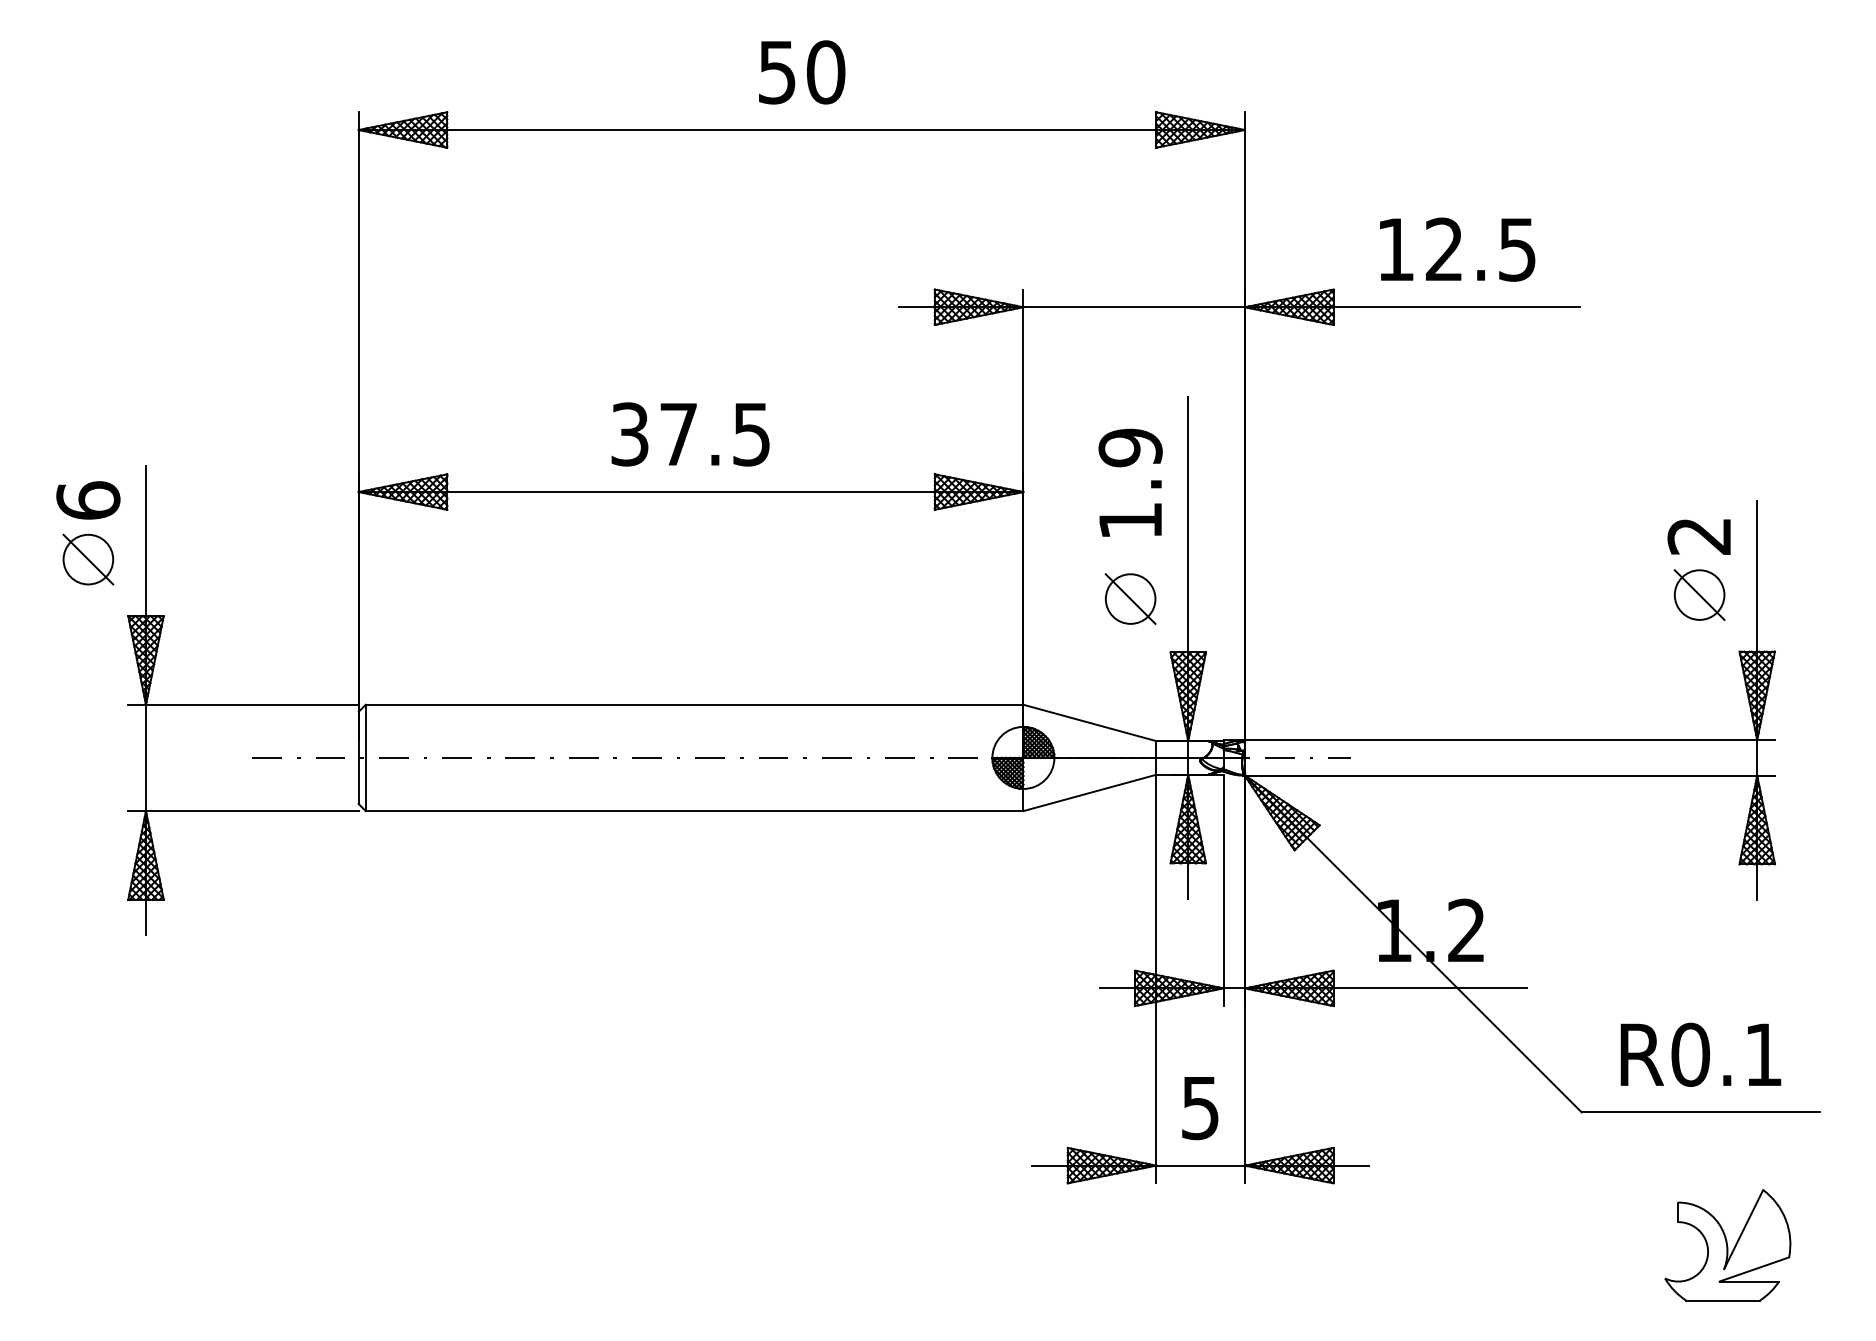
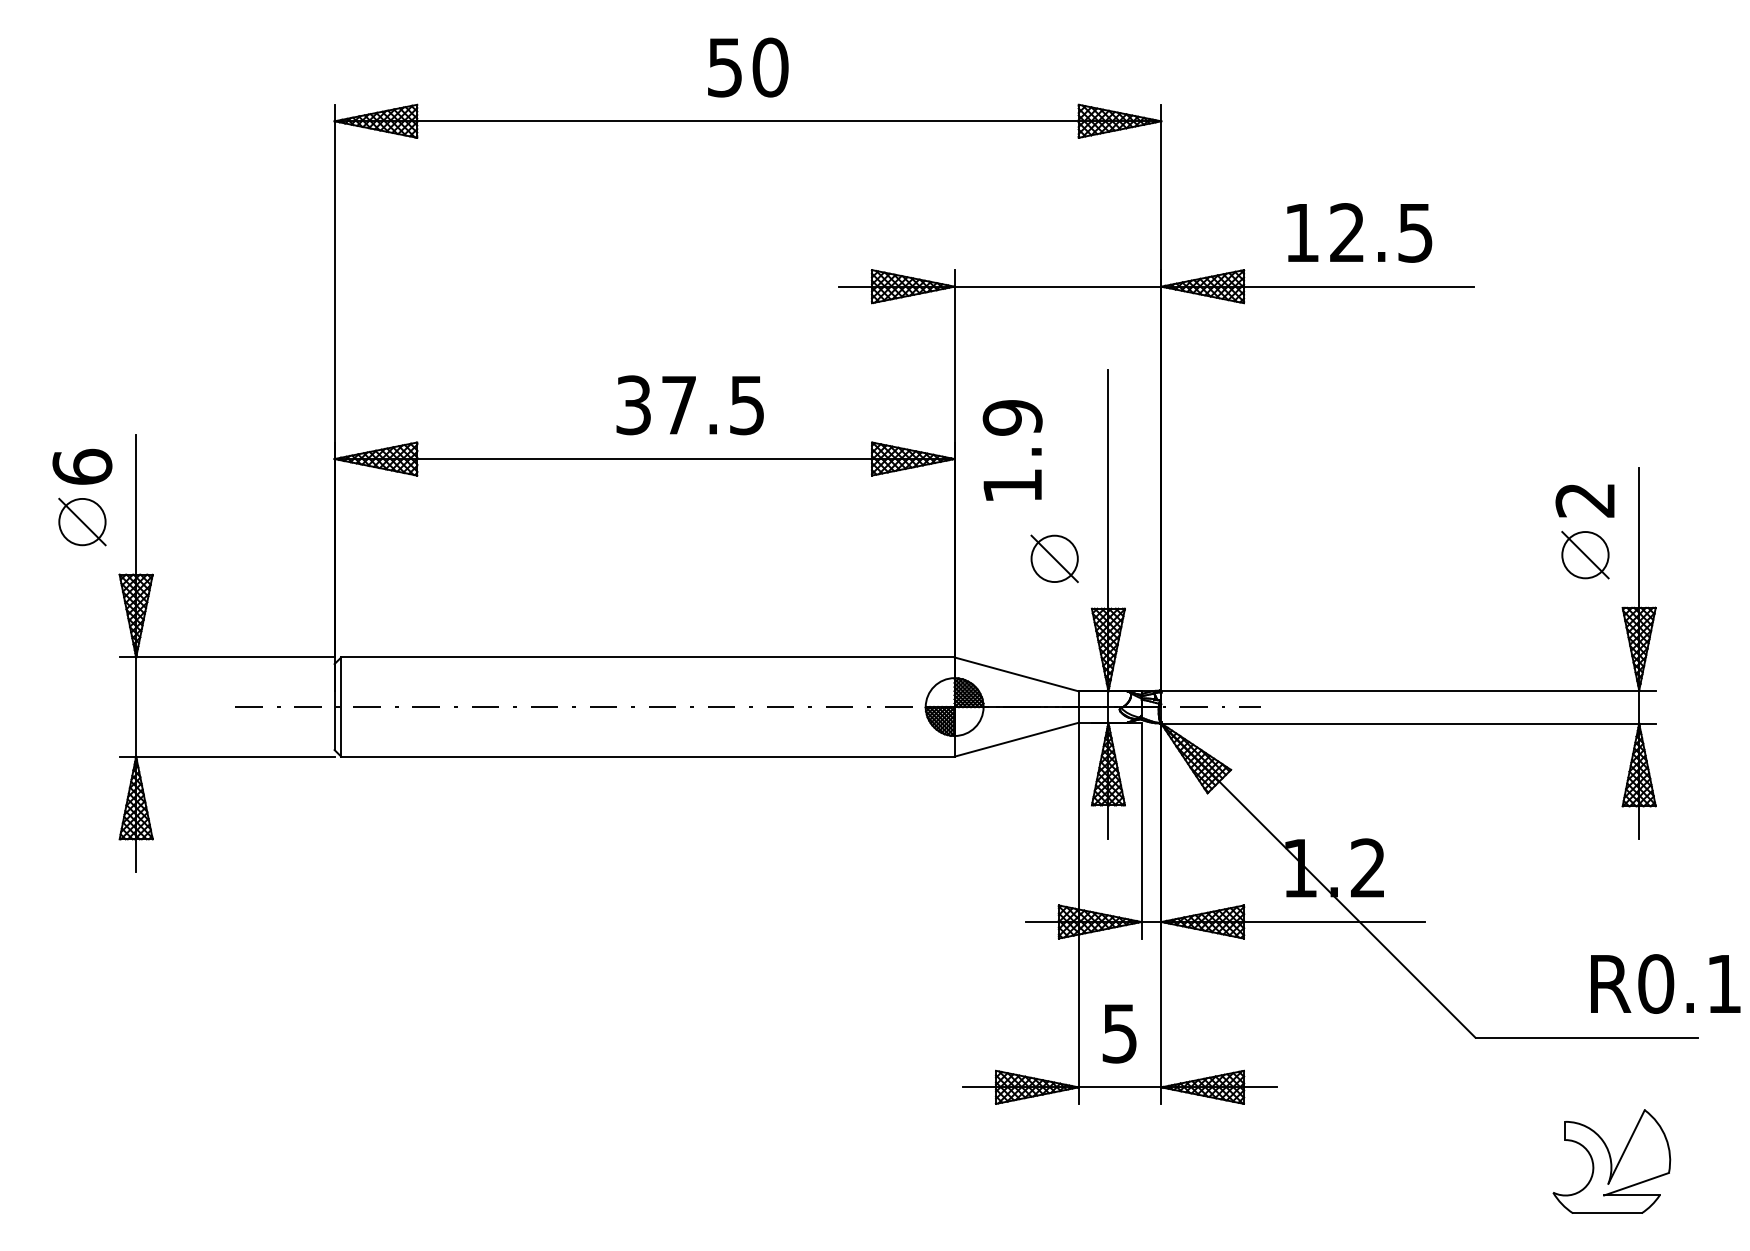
text: (689, 434) -> (689, 405), moved
text: (1130, 482) -> (1012, 450), moved
text: (1700, 1054) -> (1665, 983), moved

